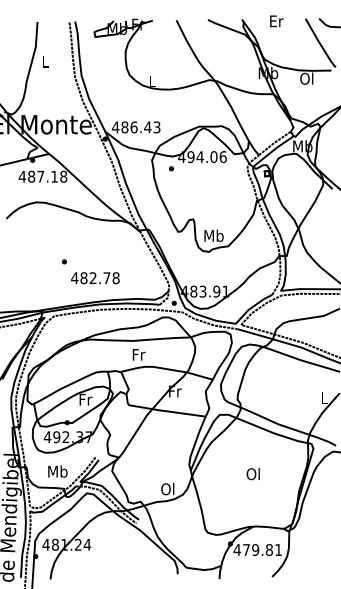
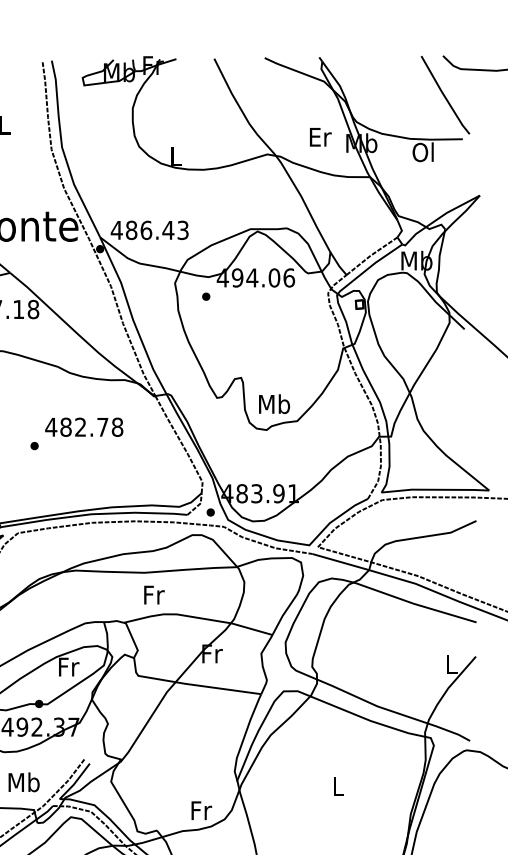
text: (276, 21) -> (320, 137), moved
text: (95, 278) -> (84, 427), moved
text: (252, 473) -> (336, 785), Ol -> L
text: (168, 489) -> (201, 811), Ol -> Fr

